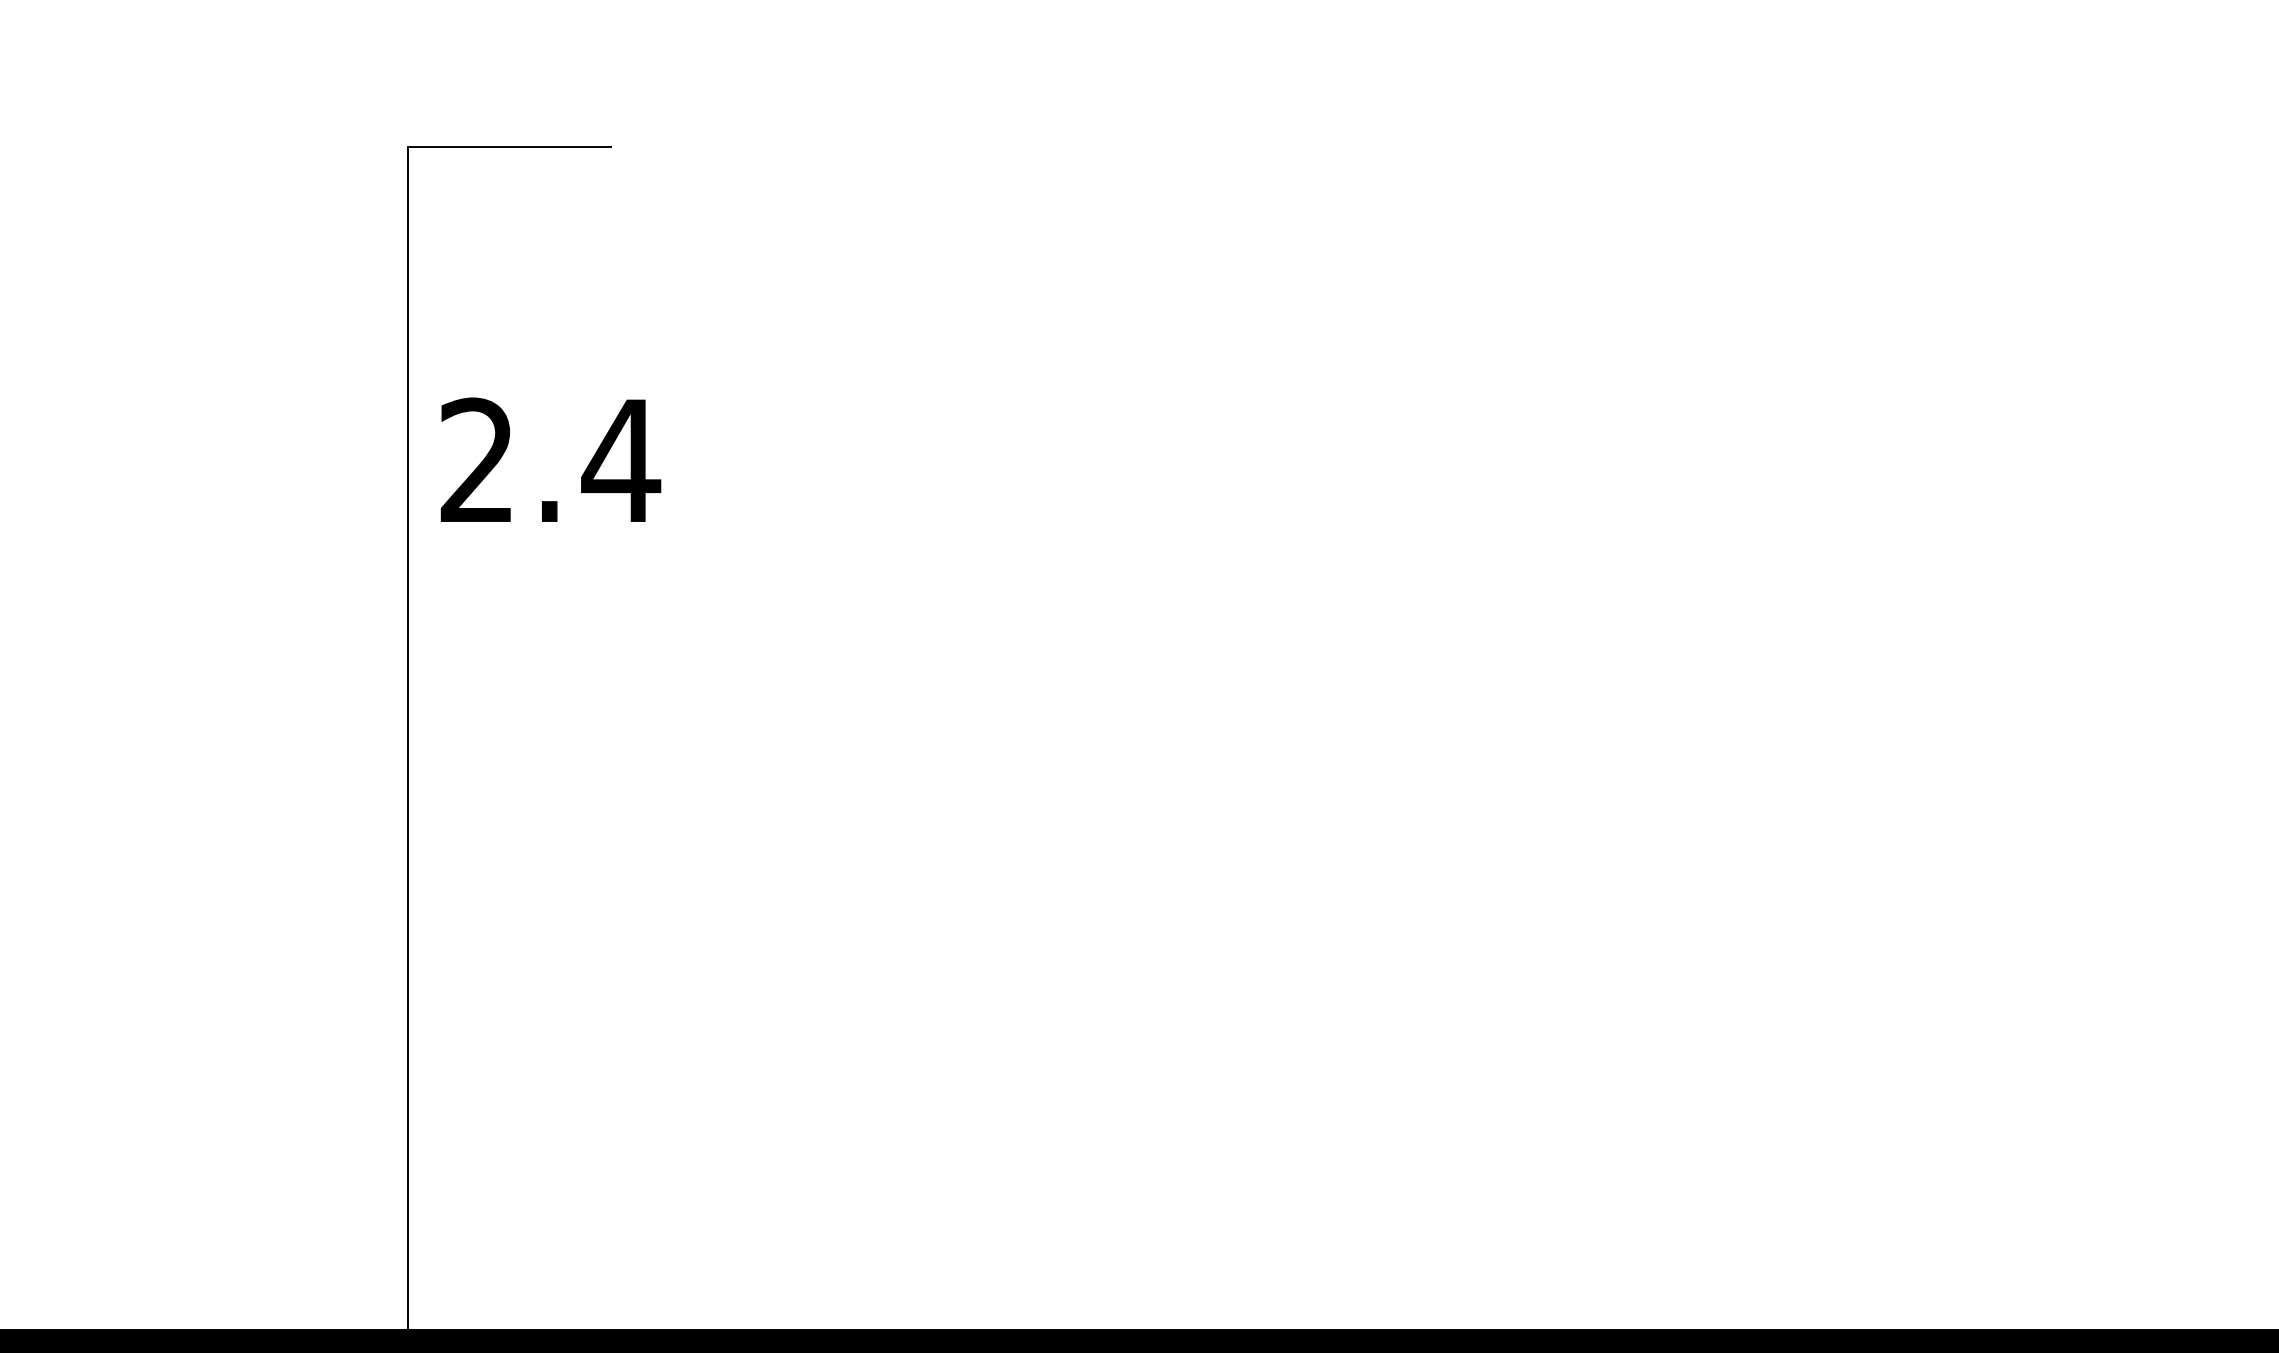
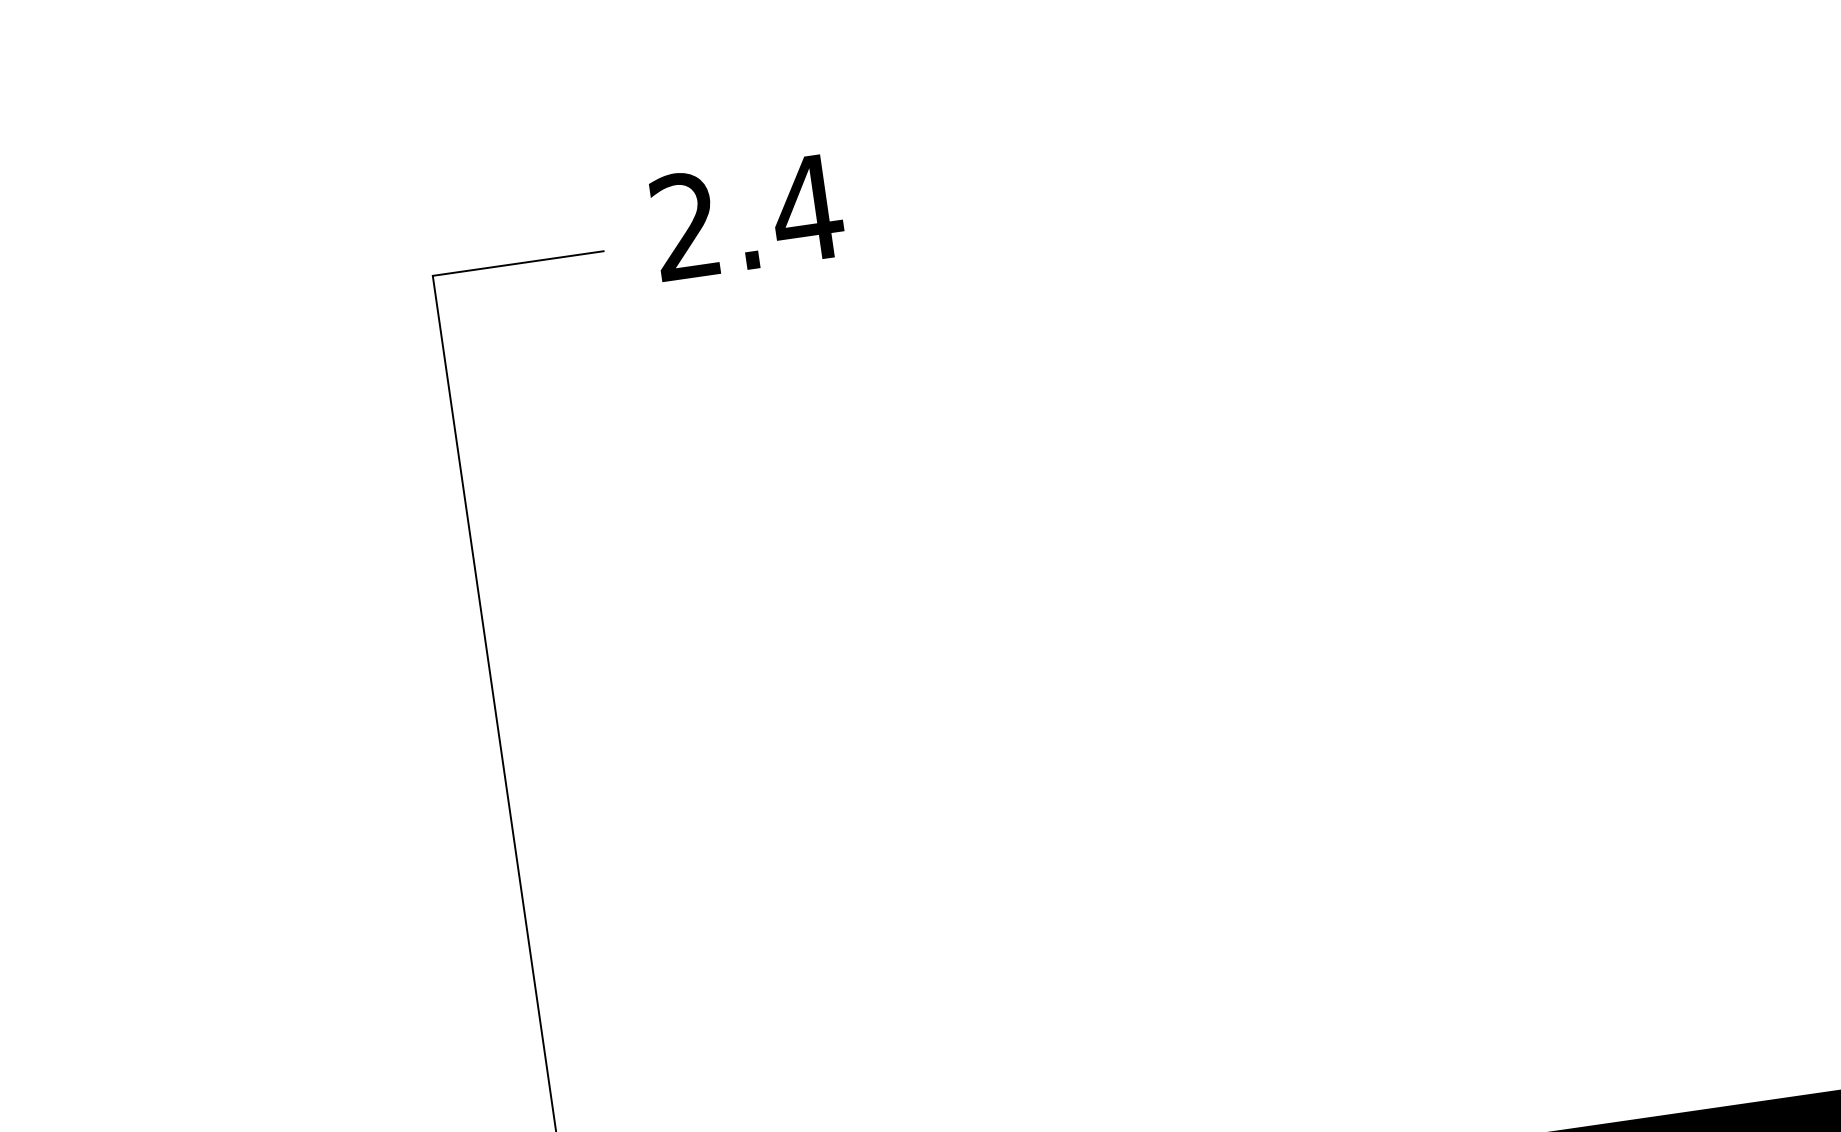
text: (550, 459) -> (747, 216), moved

